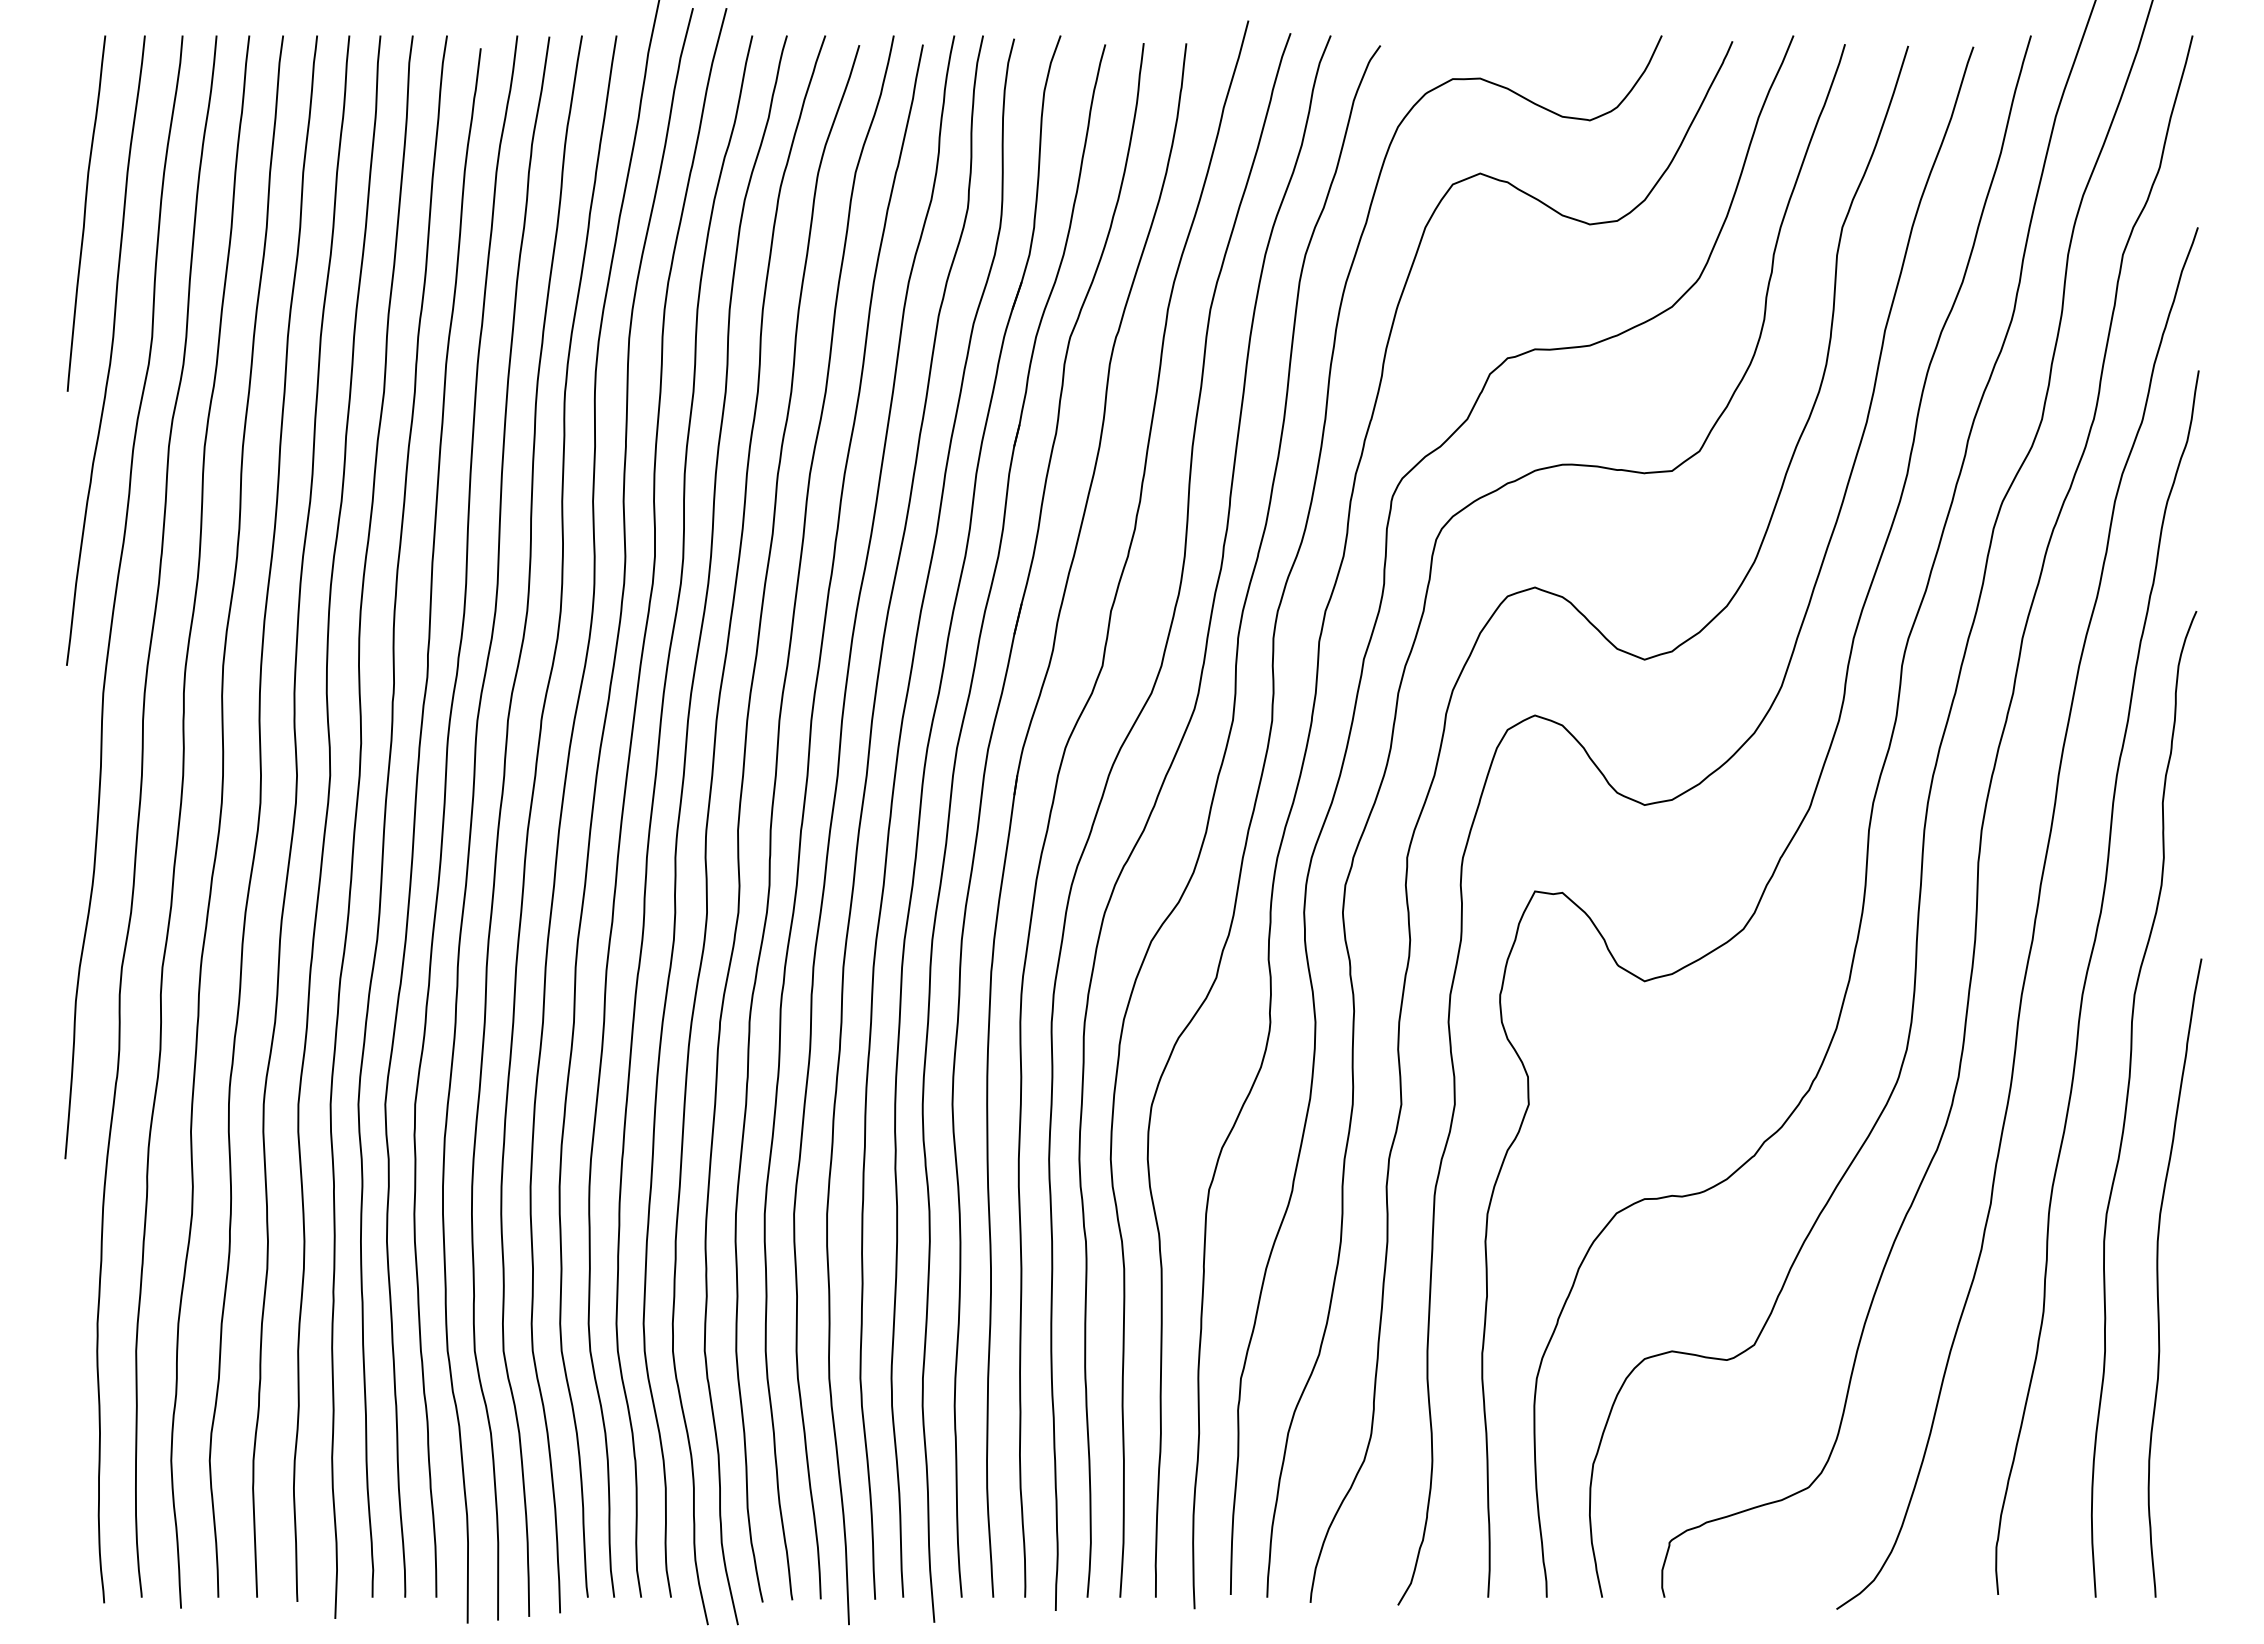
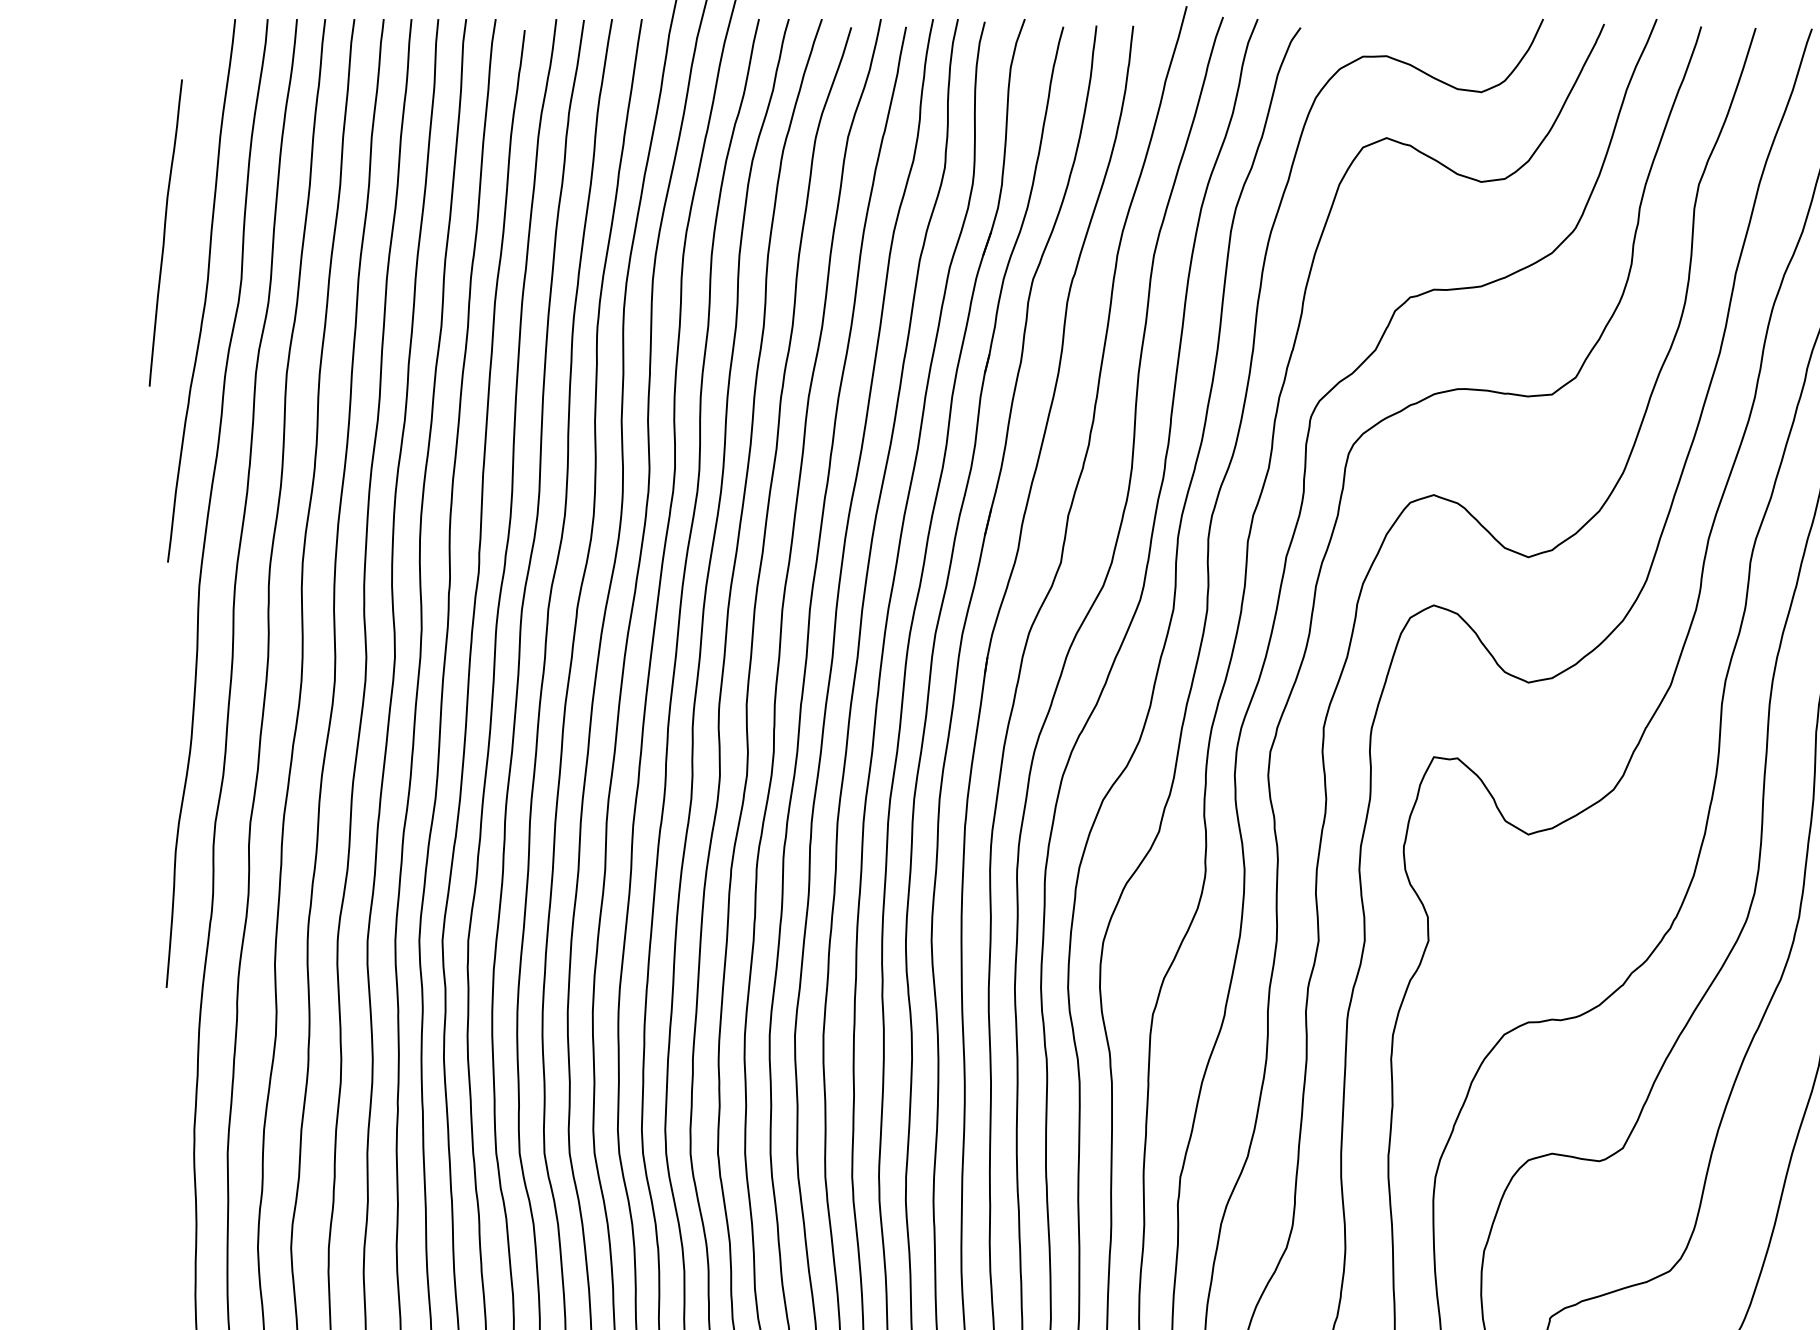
curve: (85, 213) -> (165, 232), moved

